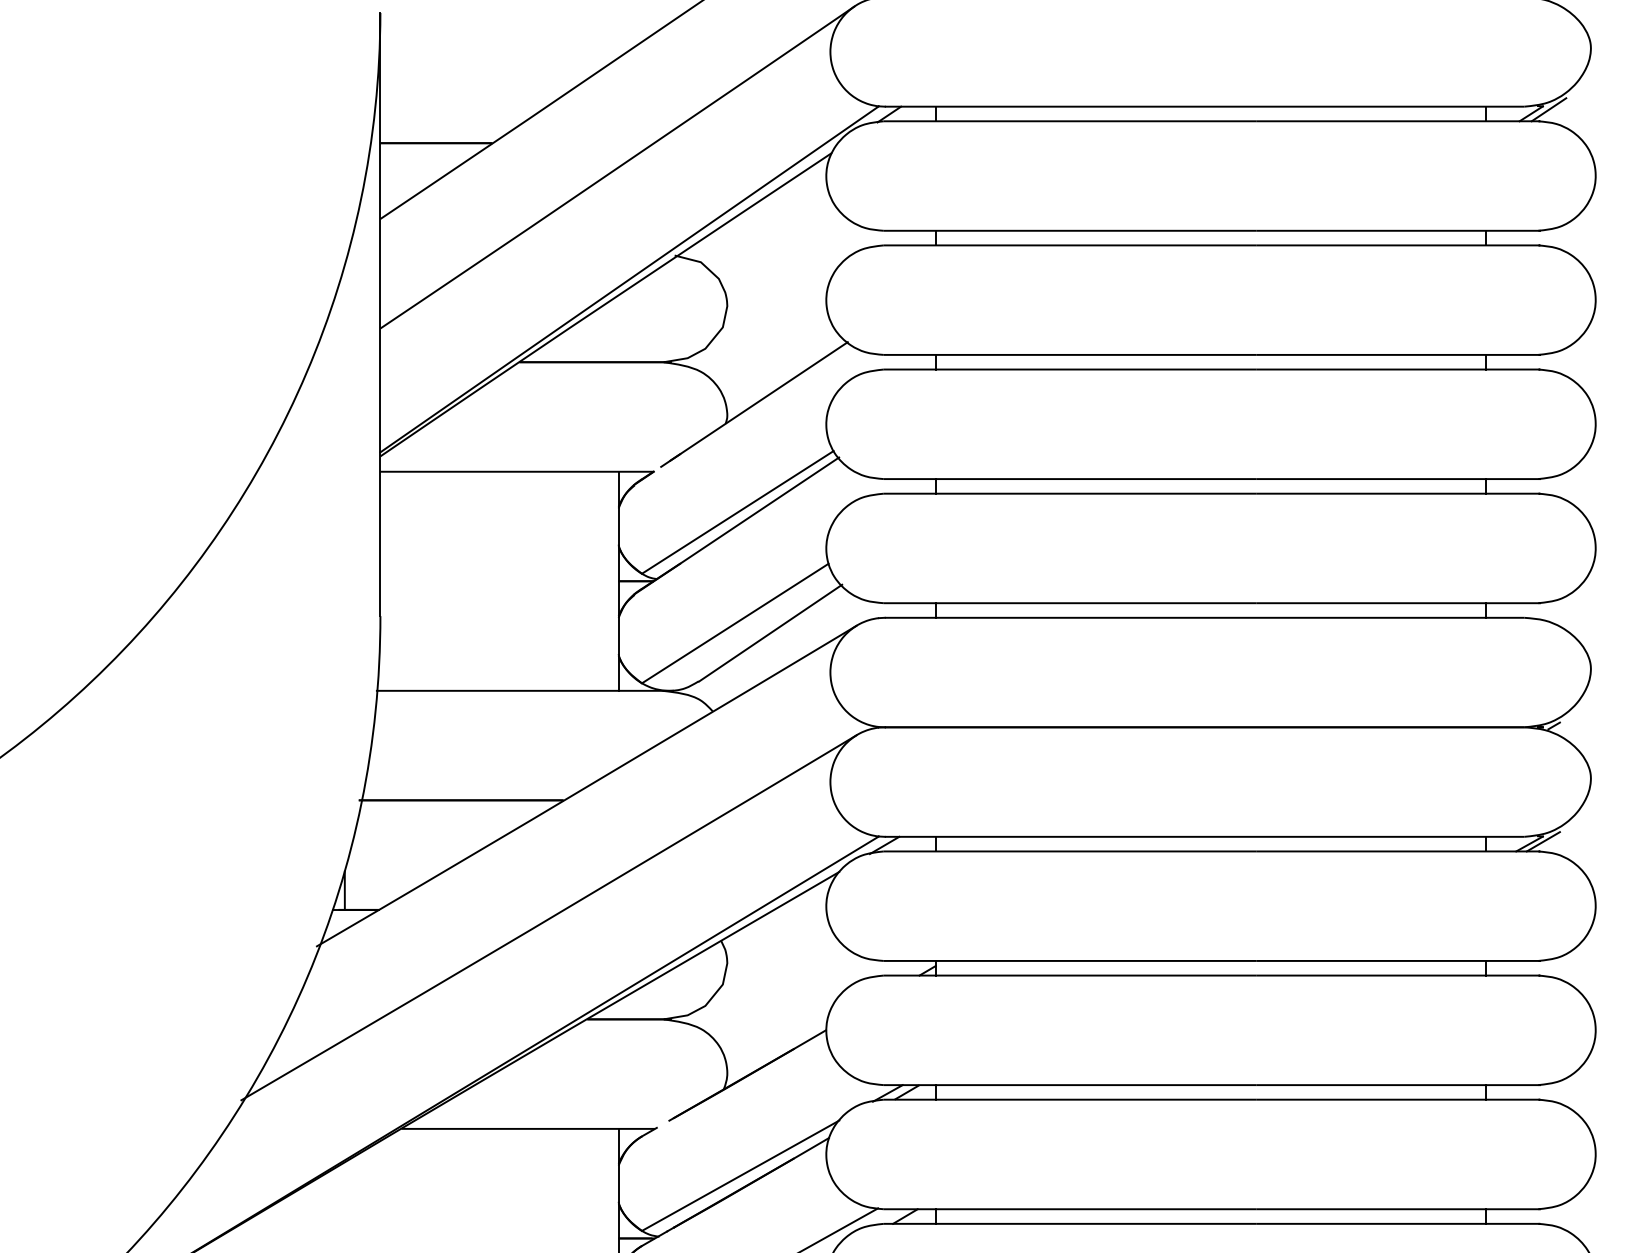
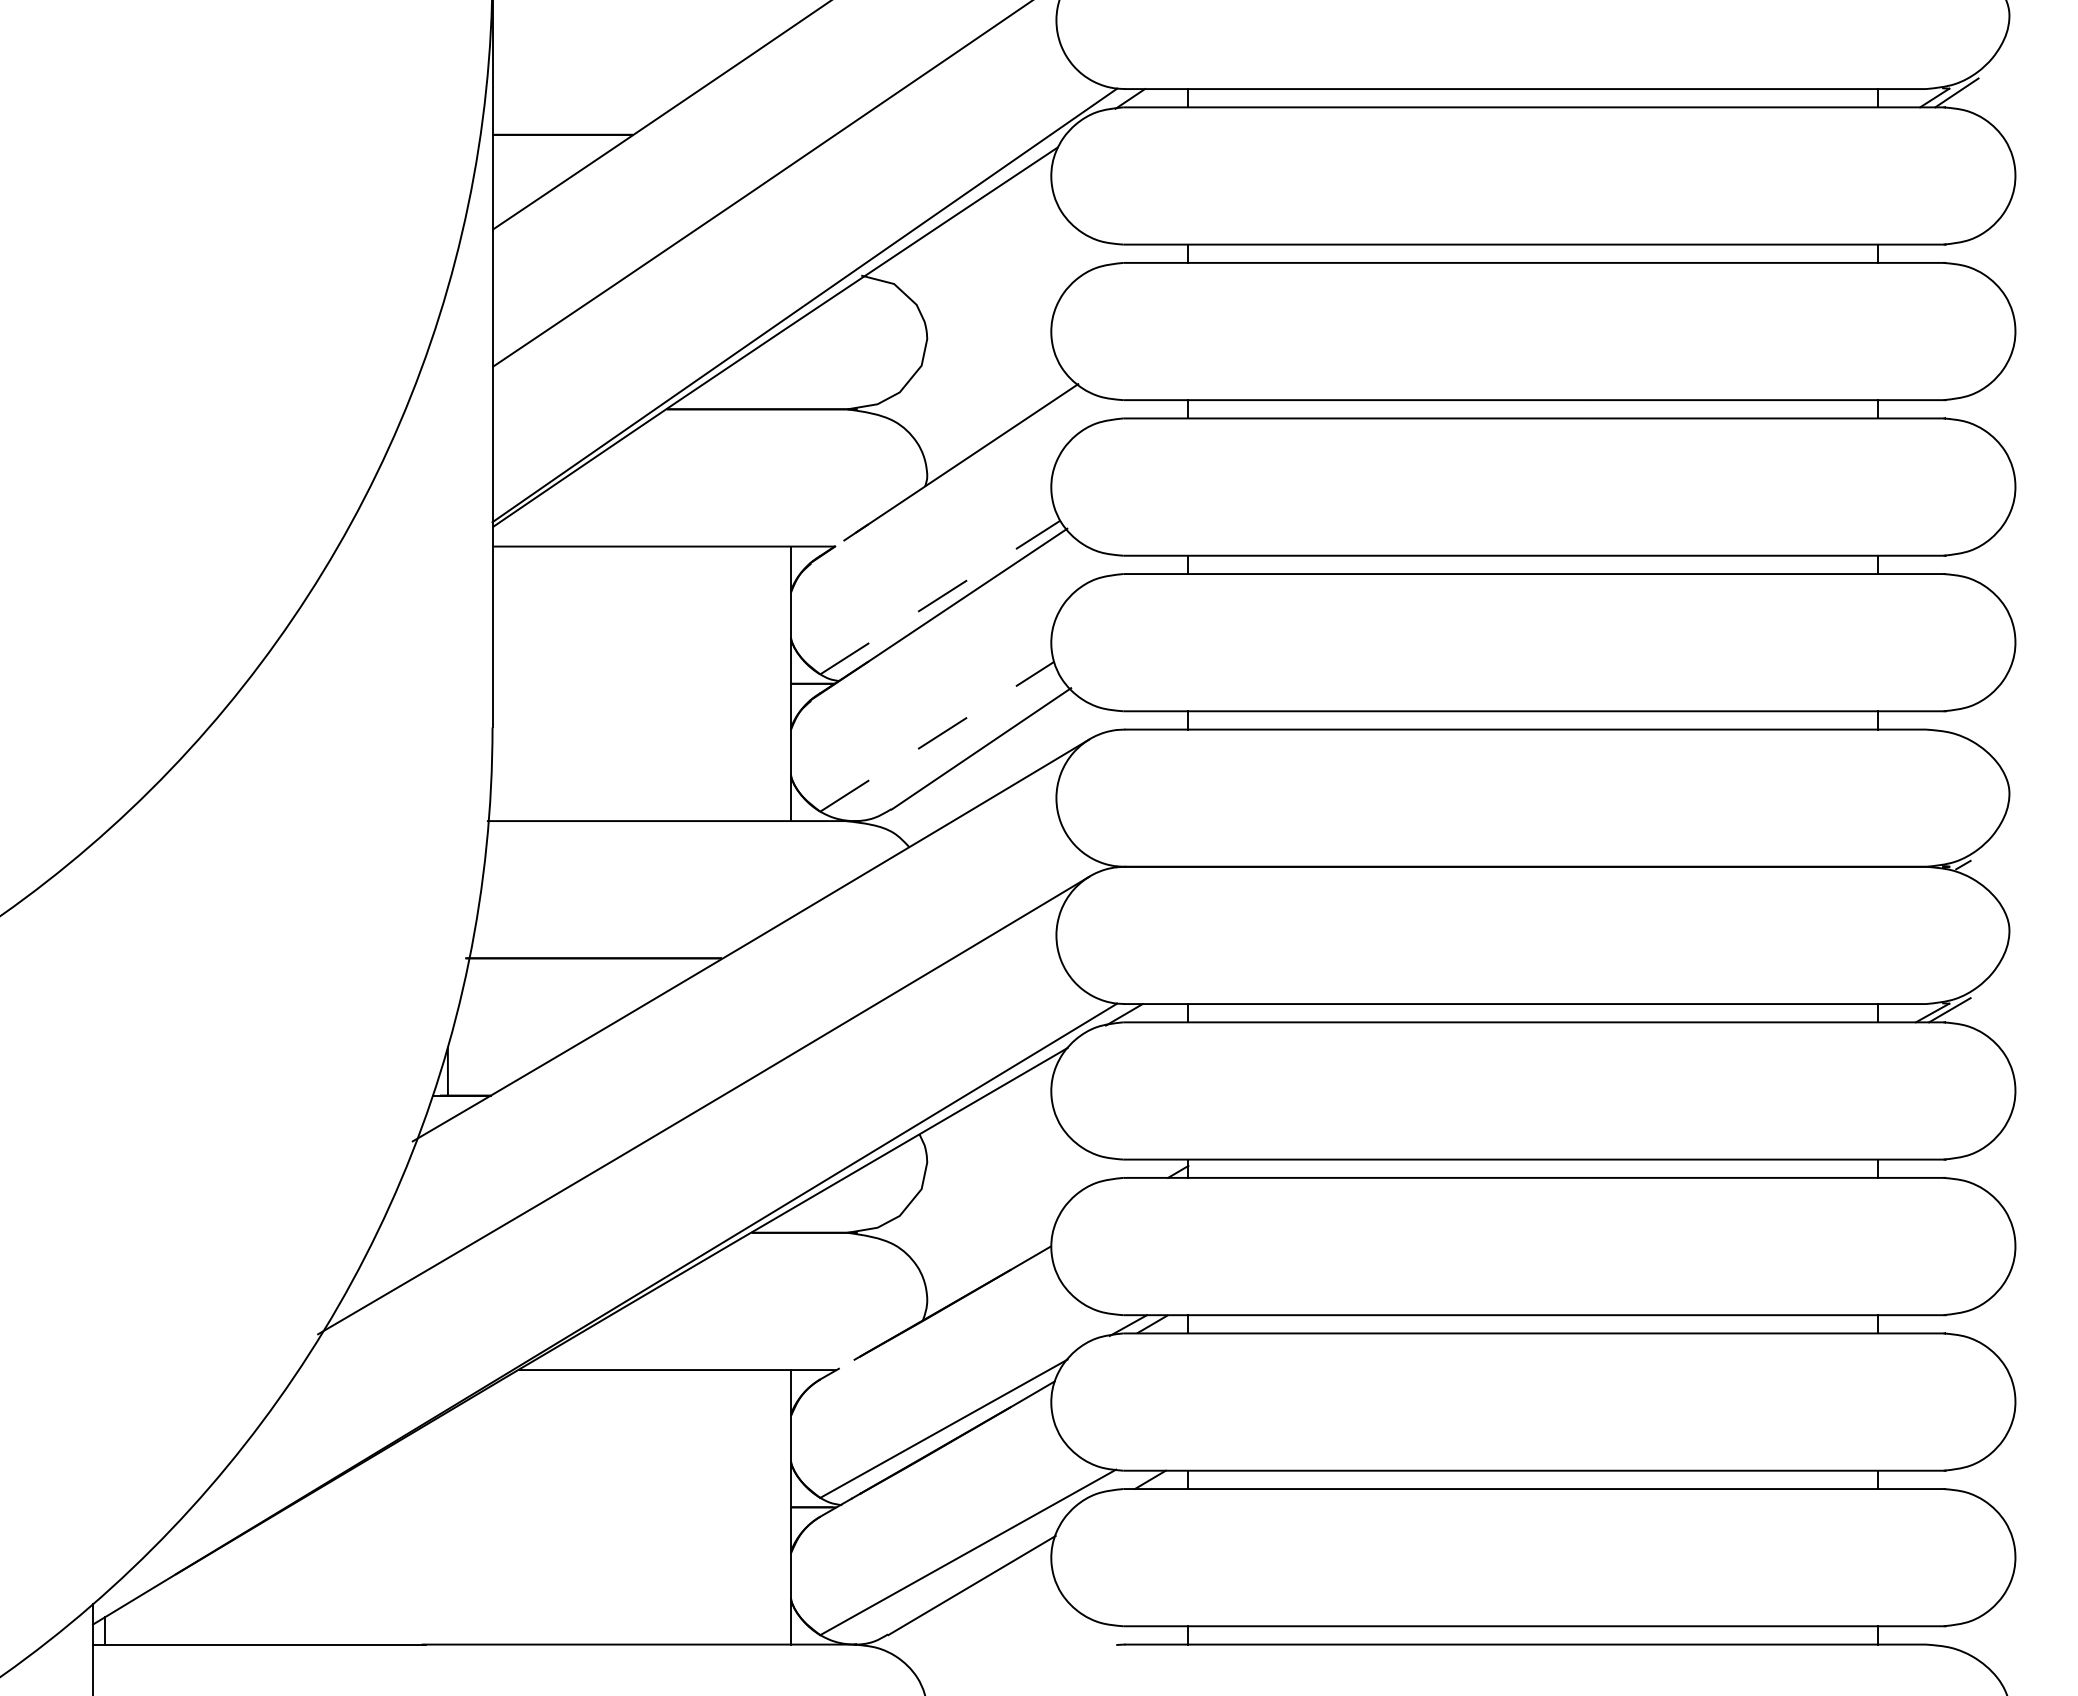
line: (737, 512) -> (940, 597), solid -> dashed
line: (735, 623) -> (937, 736), solid -> dashed

